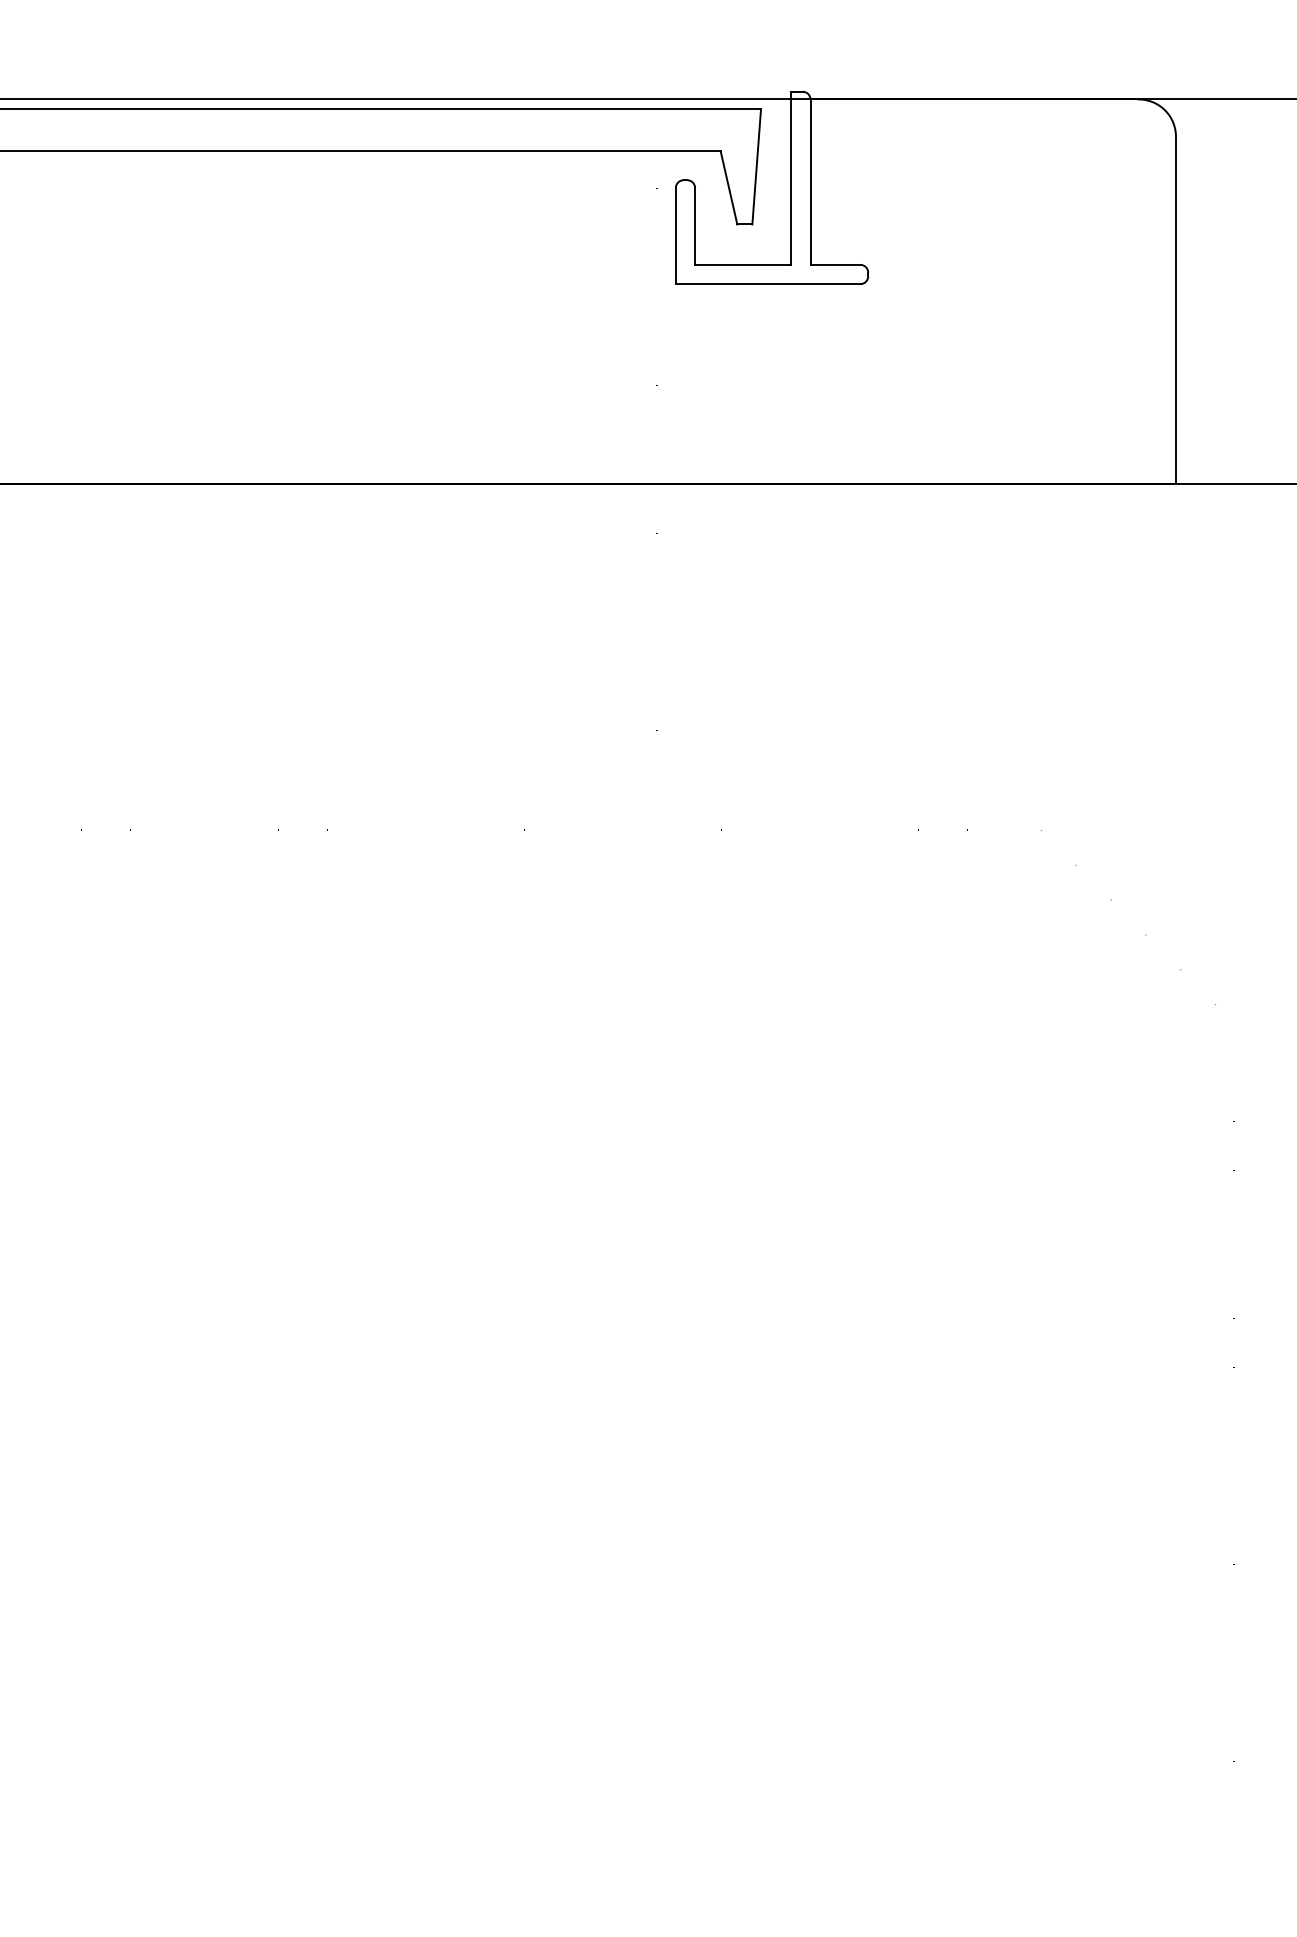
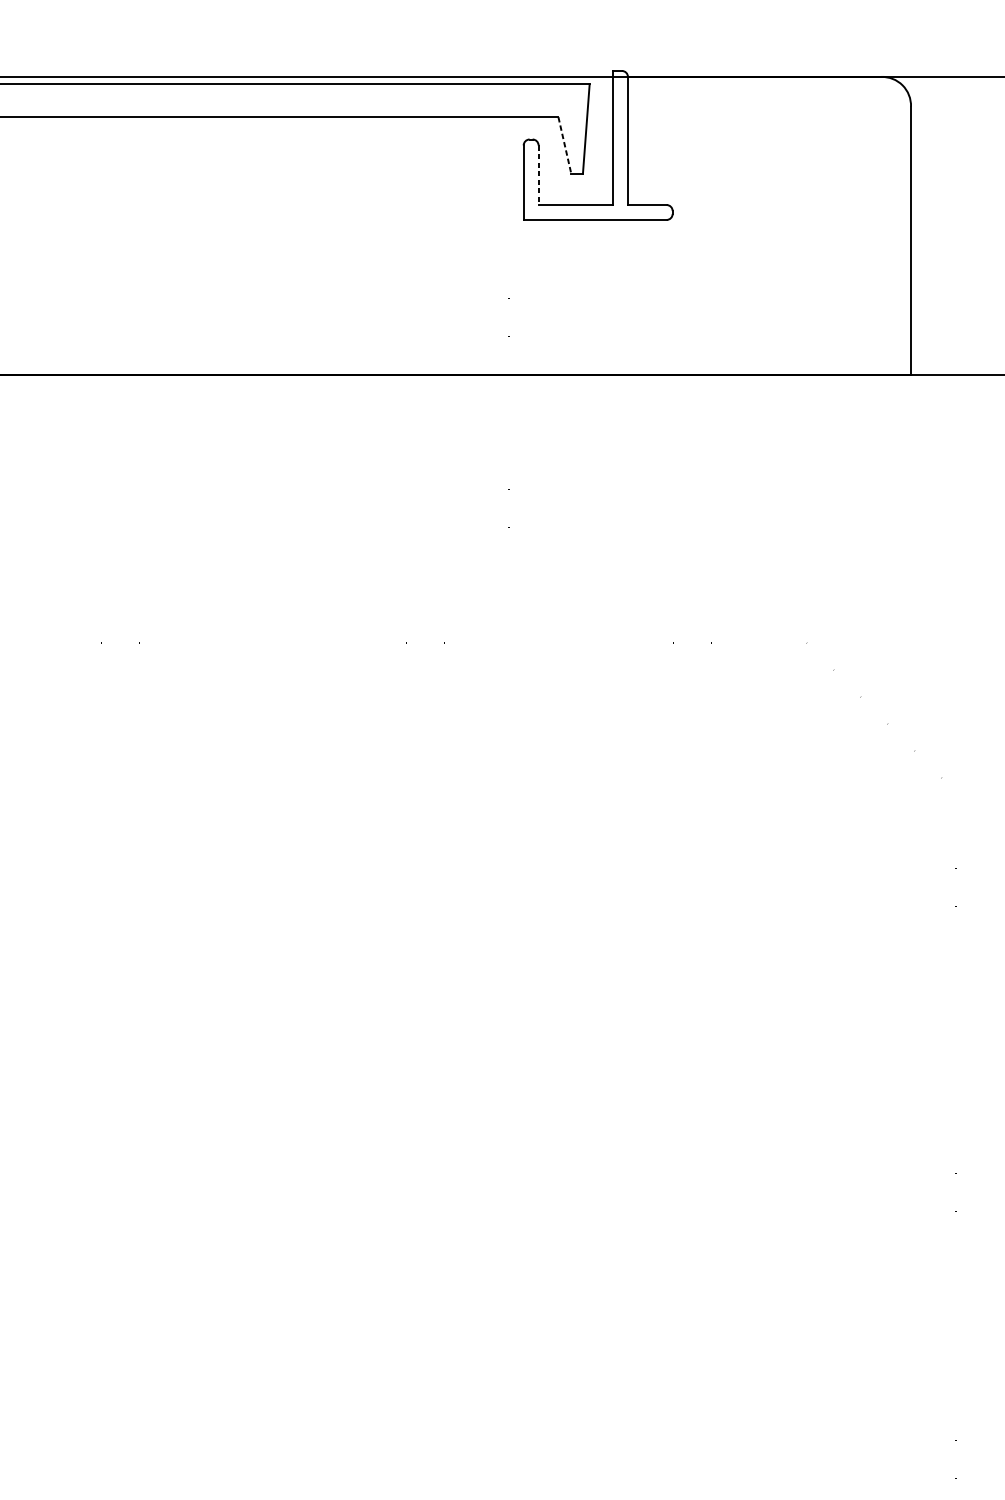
line: (729, 188) -> (565, 145), solid -> dashed
line: (695, 226) -> (538, 175), solid -> dashed

